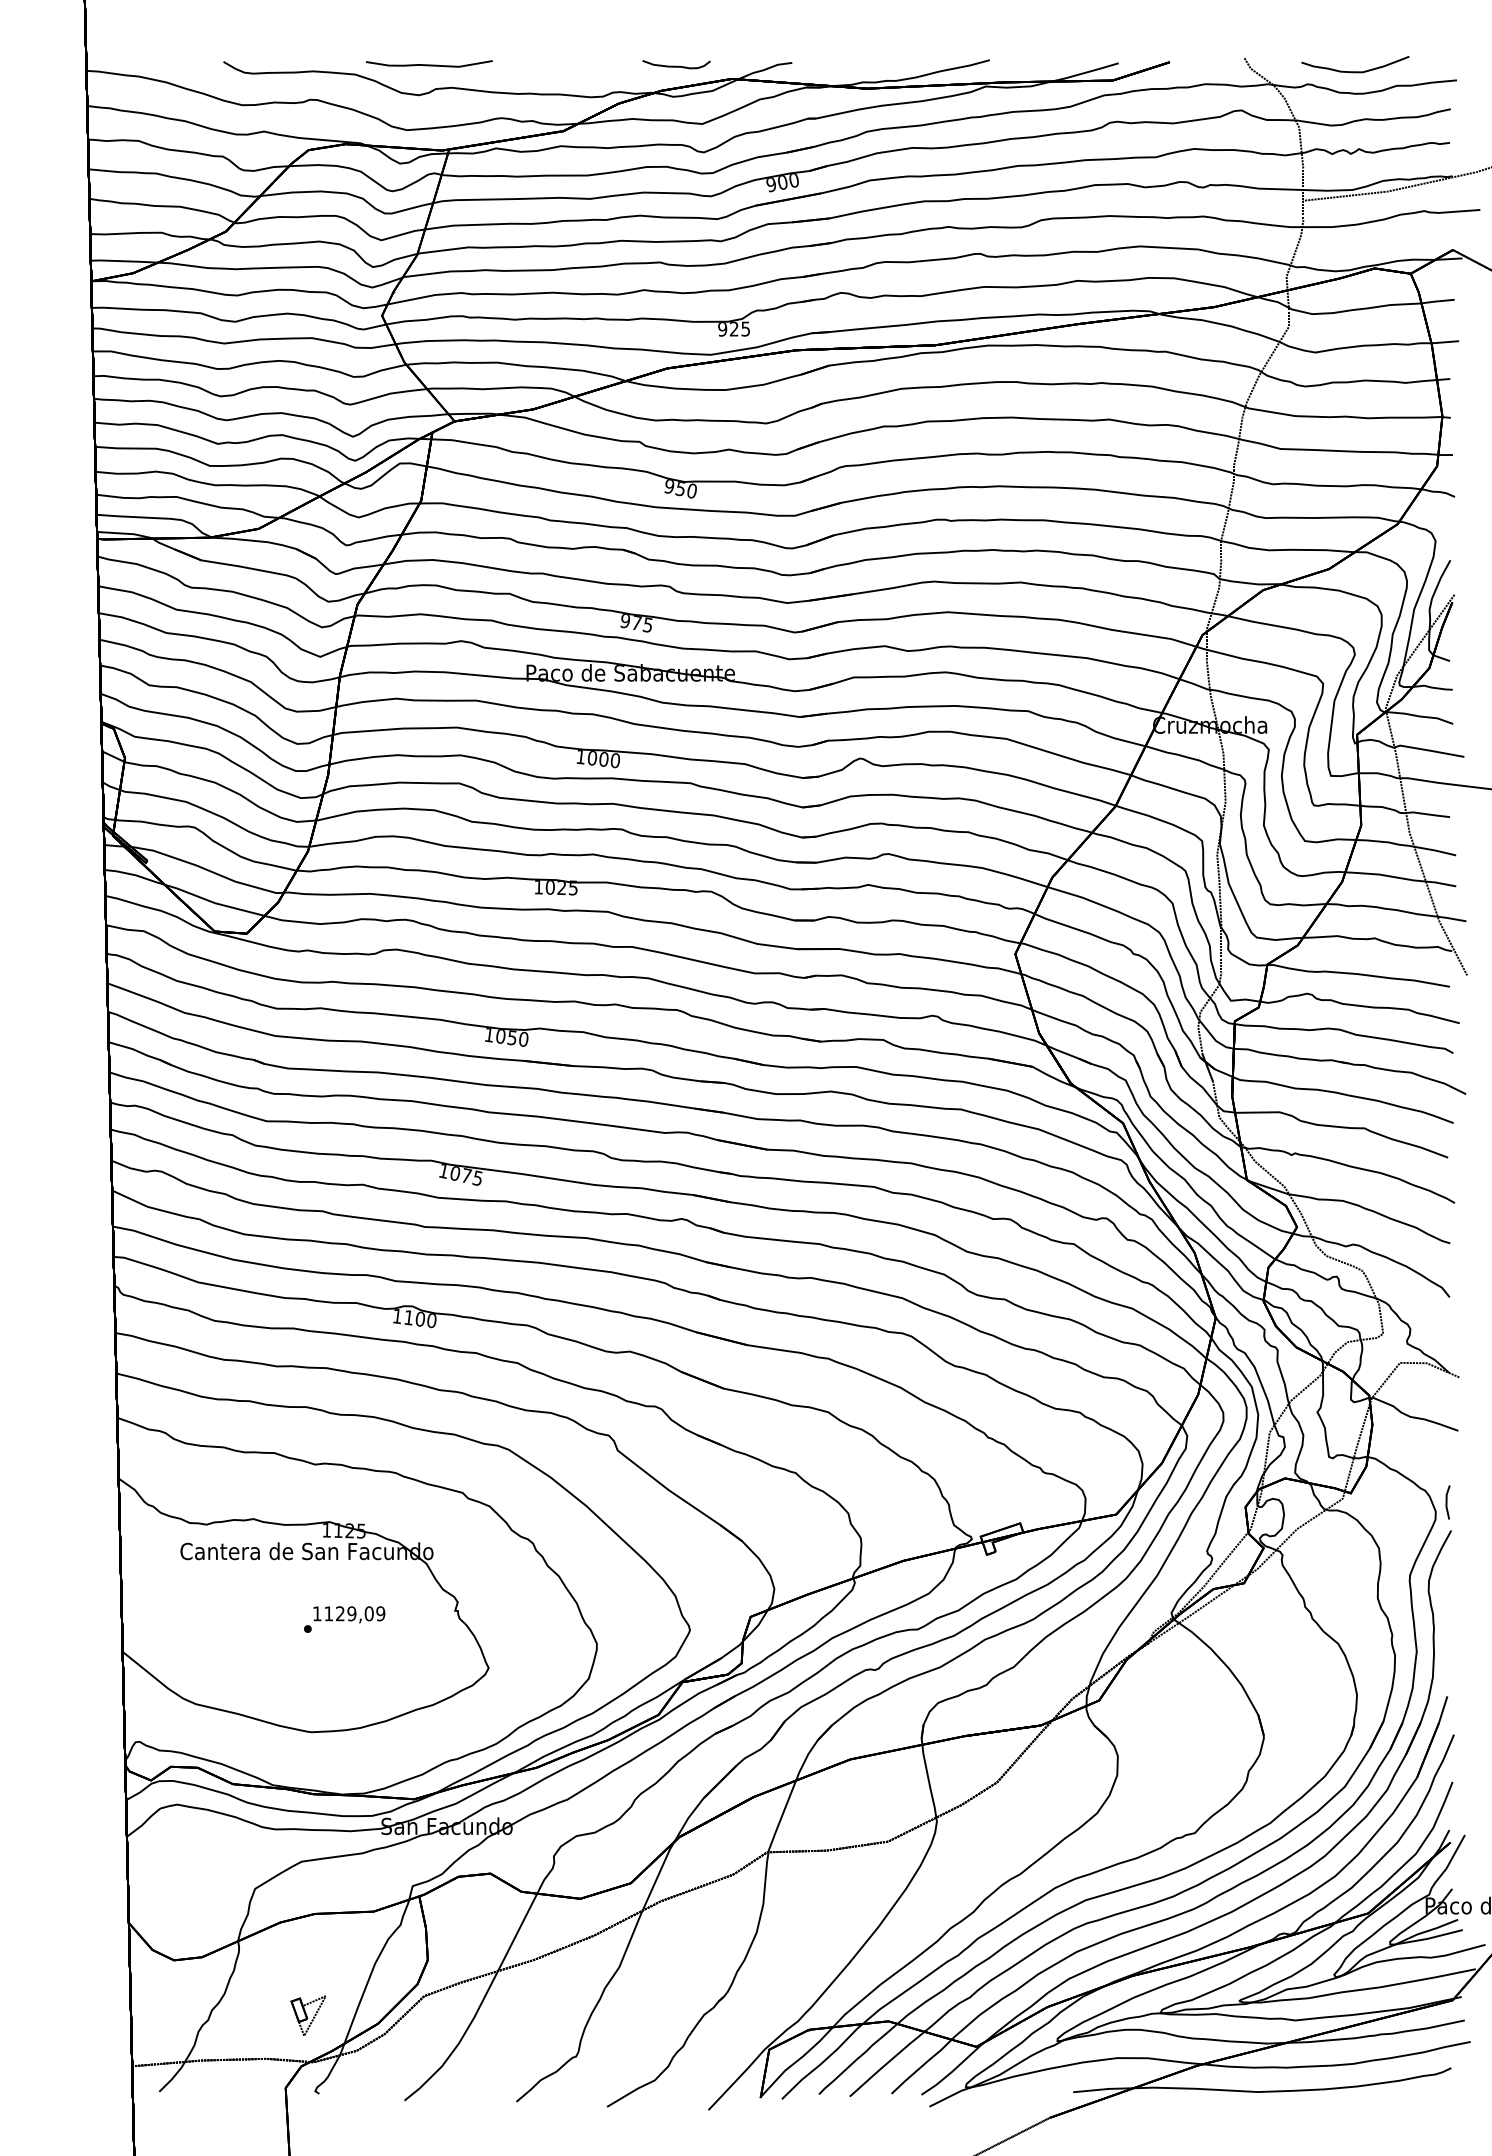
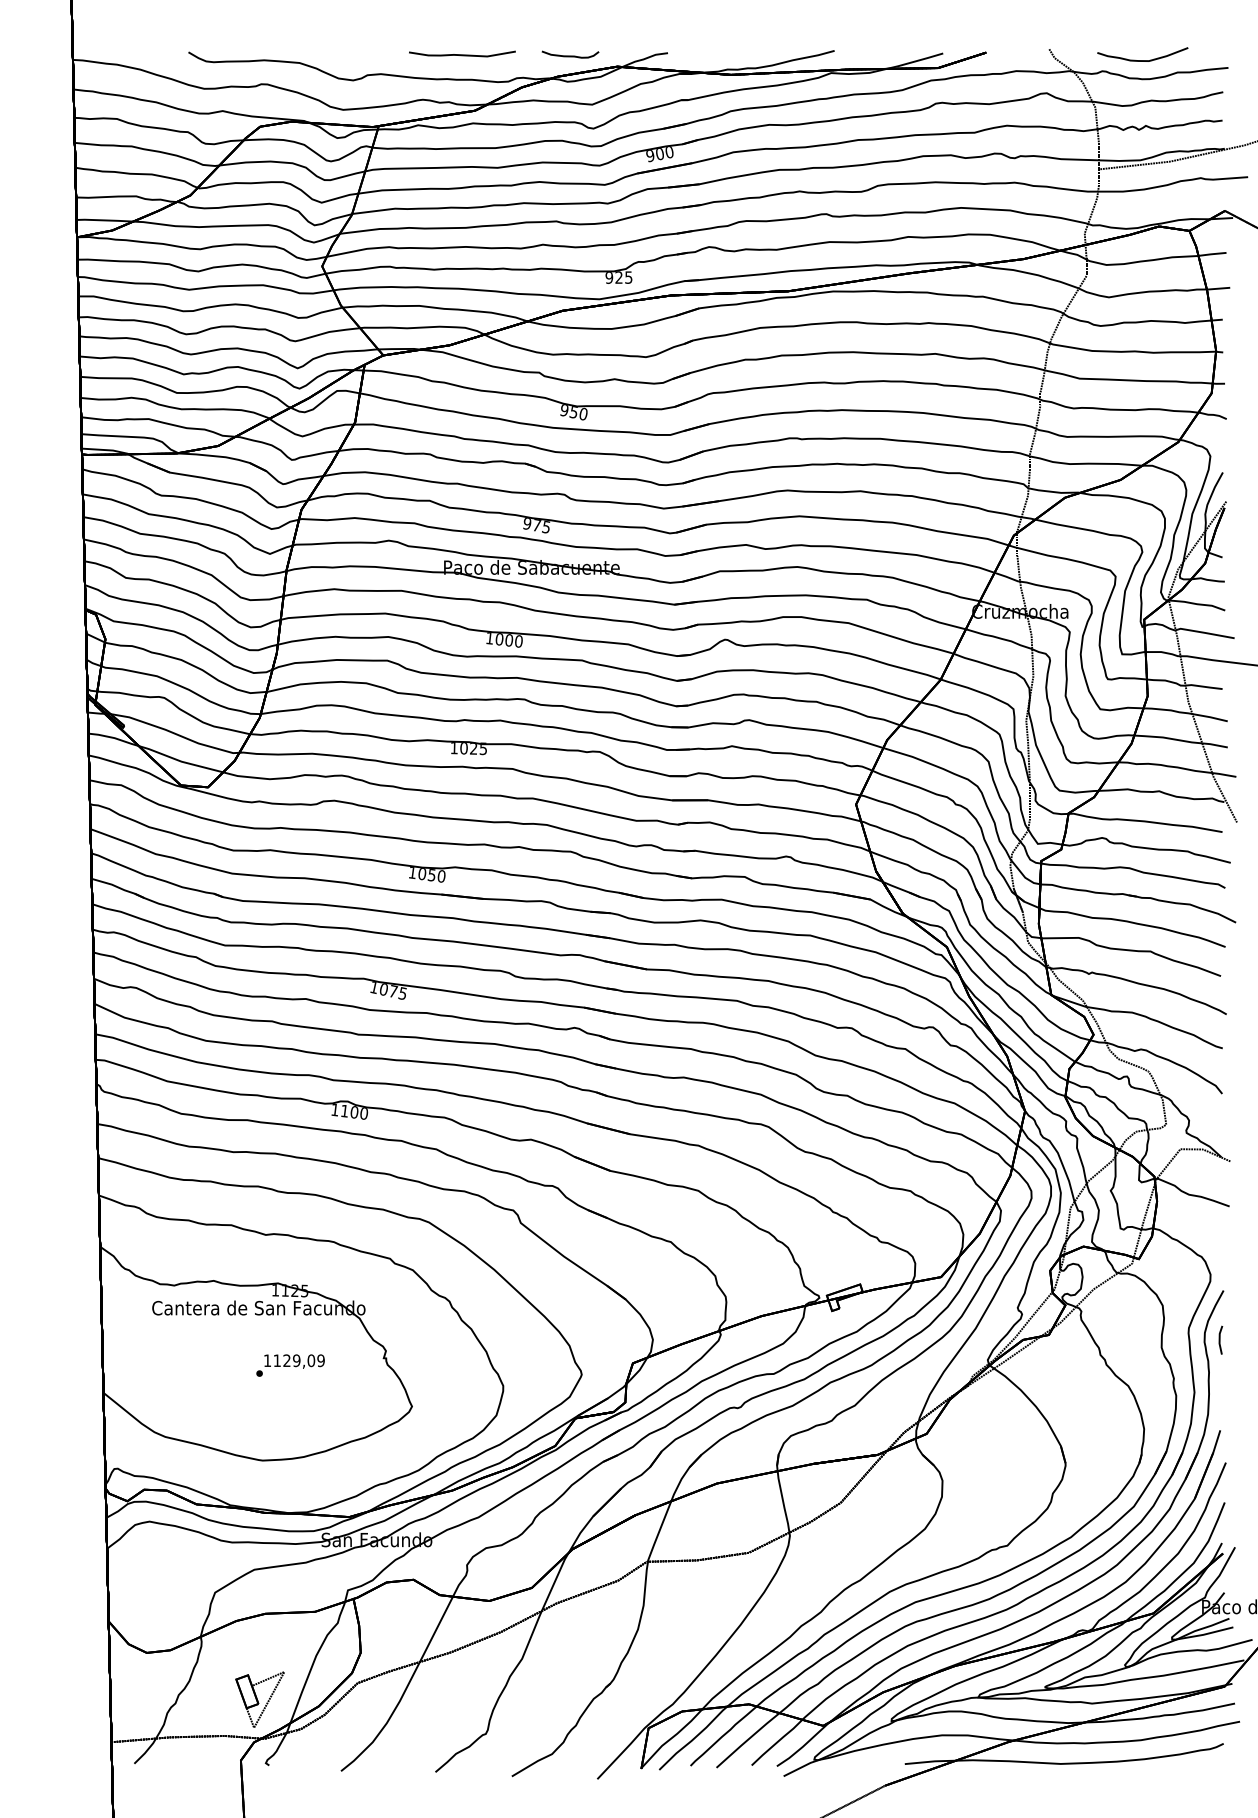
curve: (429, 64) -> (462, 54), moved
line: (1447, 1502) -> (1220, 1340), moved
part: (308, 2015) -> (260, 1699), size x1.67

